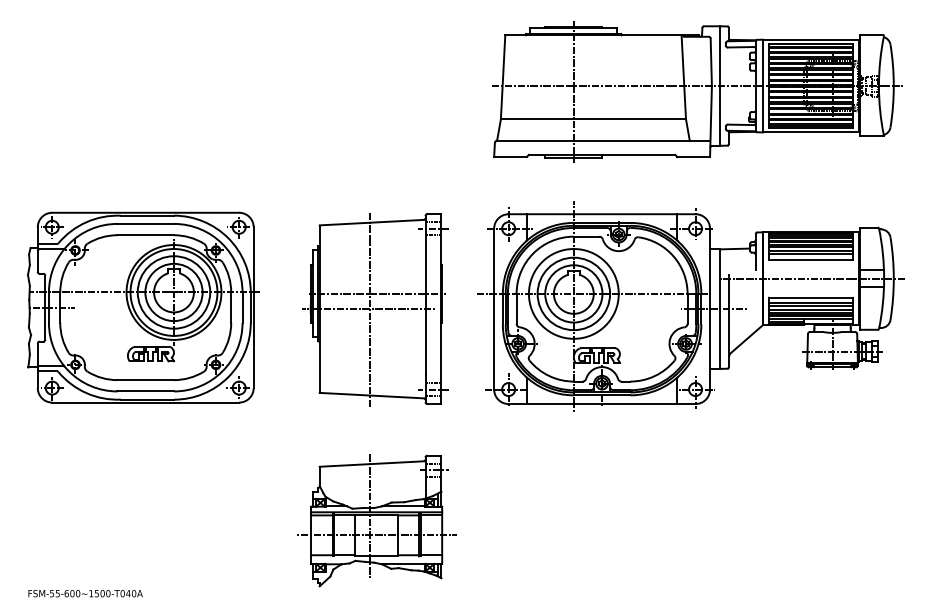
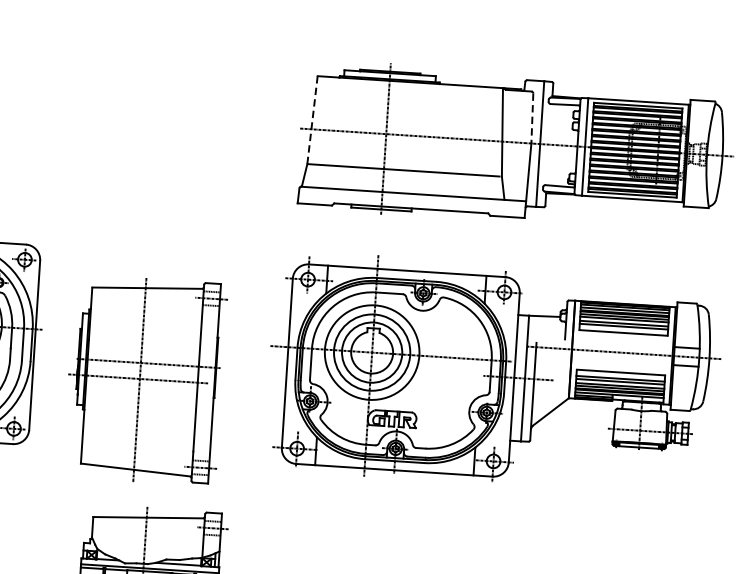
line: (711, 62) -> (532, 118), solid -> dashed
line: (503, 76) -> (312, 119), solid -> dashed
part: (375, 309) -> (145, 379), moved

